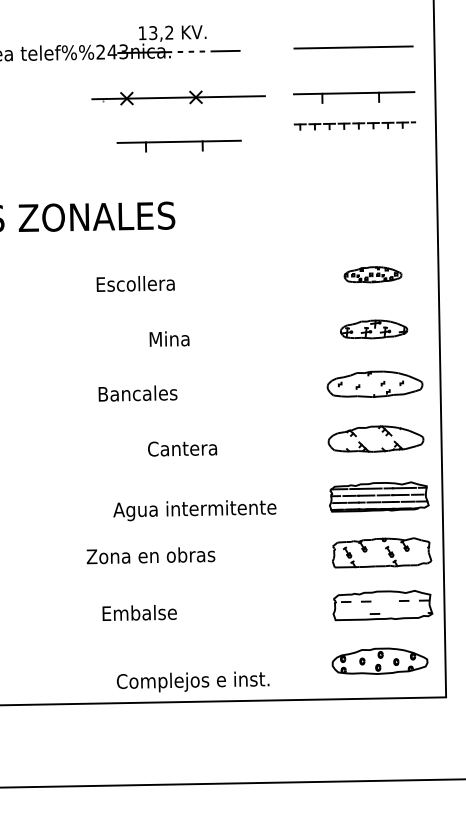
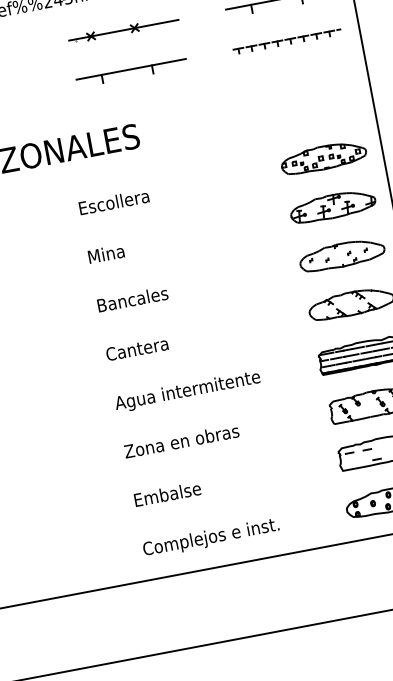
part: (177, 97) -> (122, 30), size x0.71
part: (354, 125) -> (286, 41), moved
part: (372, 274) -> (323, 157), size x1.67
part: (373, 329) -> (332, 206), size x1.43
text: (169, 338) -> (106, 253), moved
text: (182, 448) -> (137, 348), moved
text: (194, 510) -> (187, 391), moved
text: (150, 555) -> (181, 441), moved
text: (193, 681) -> (211, 537), moved

